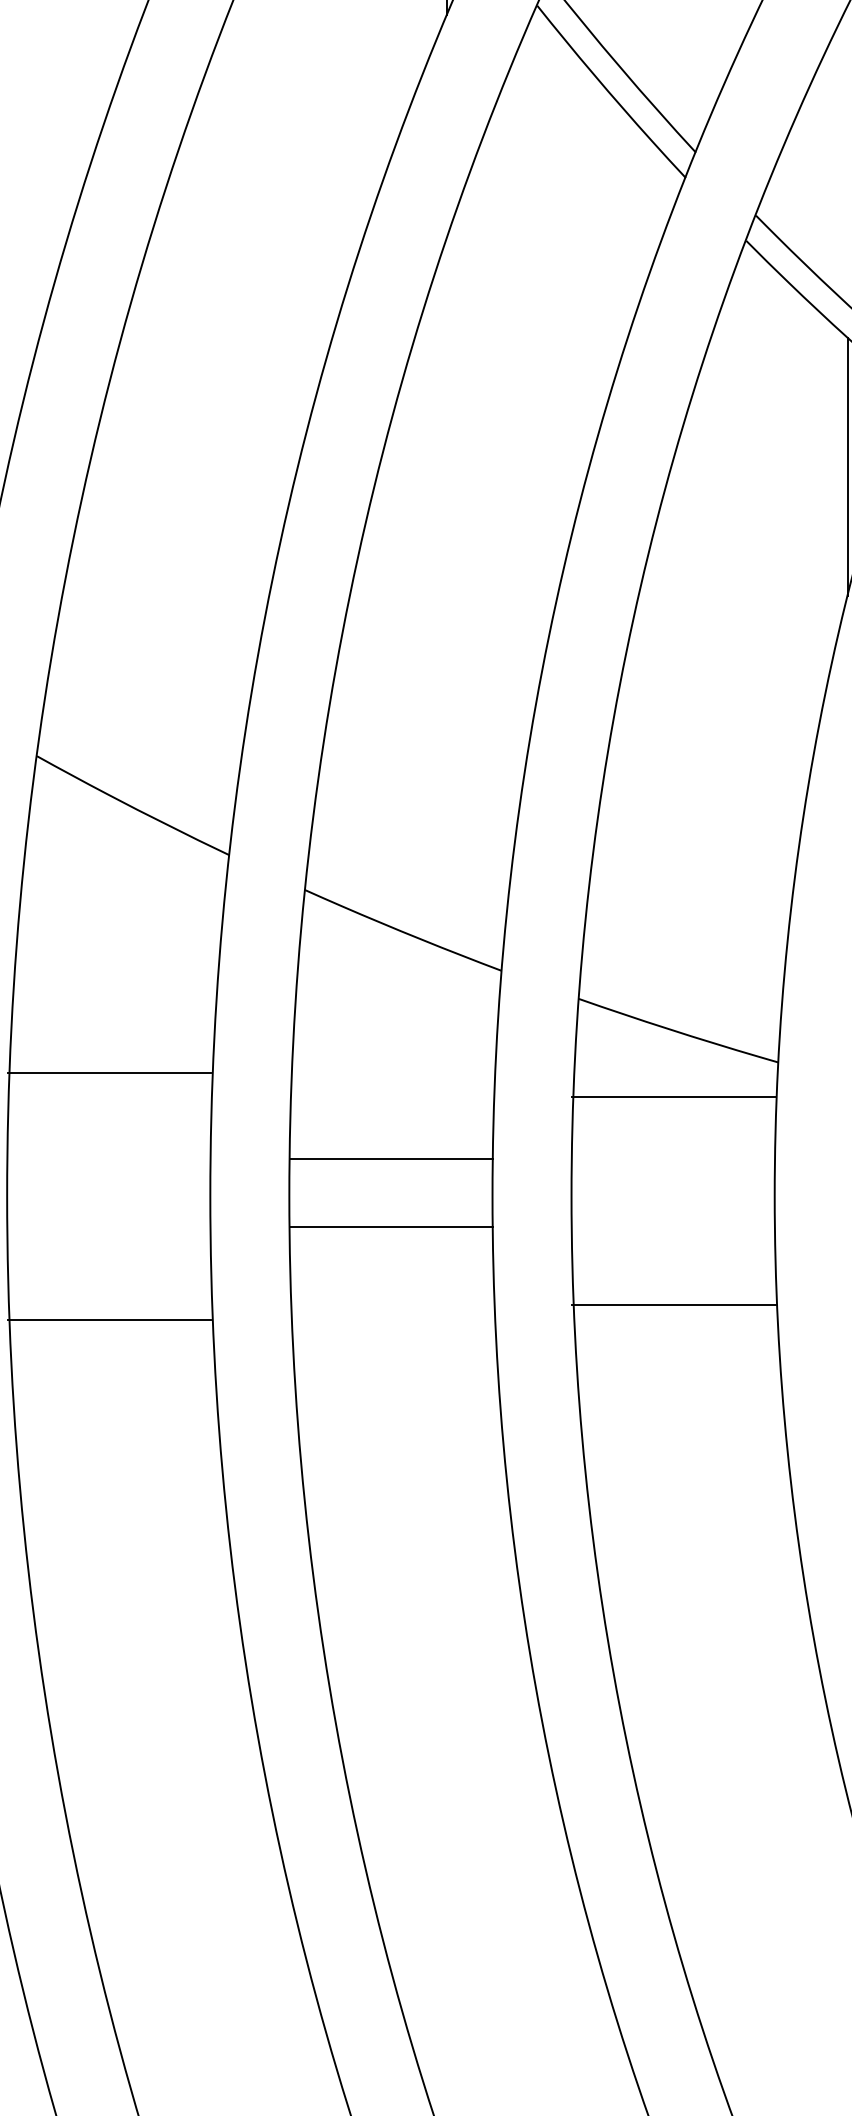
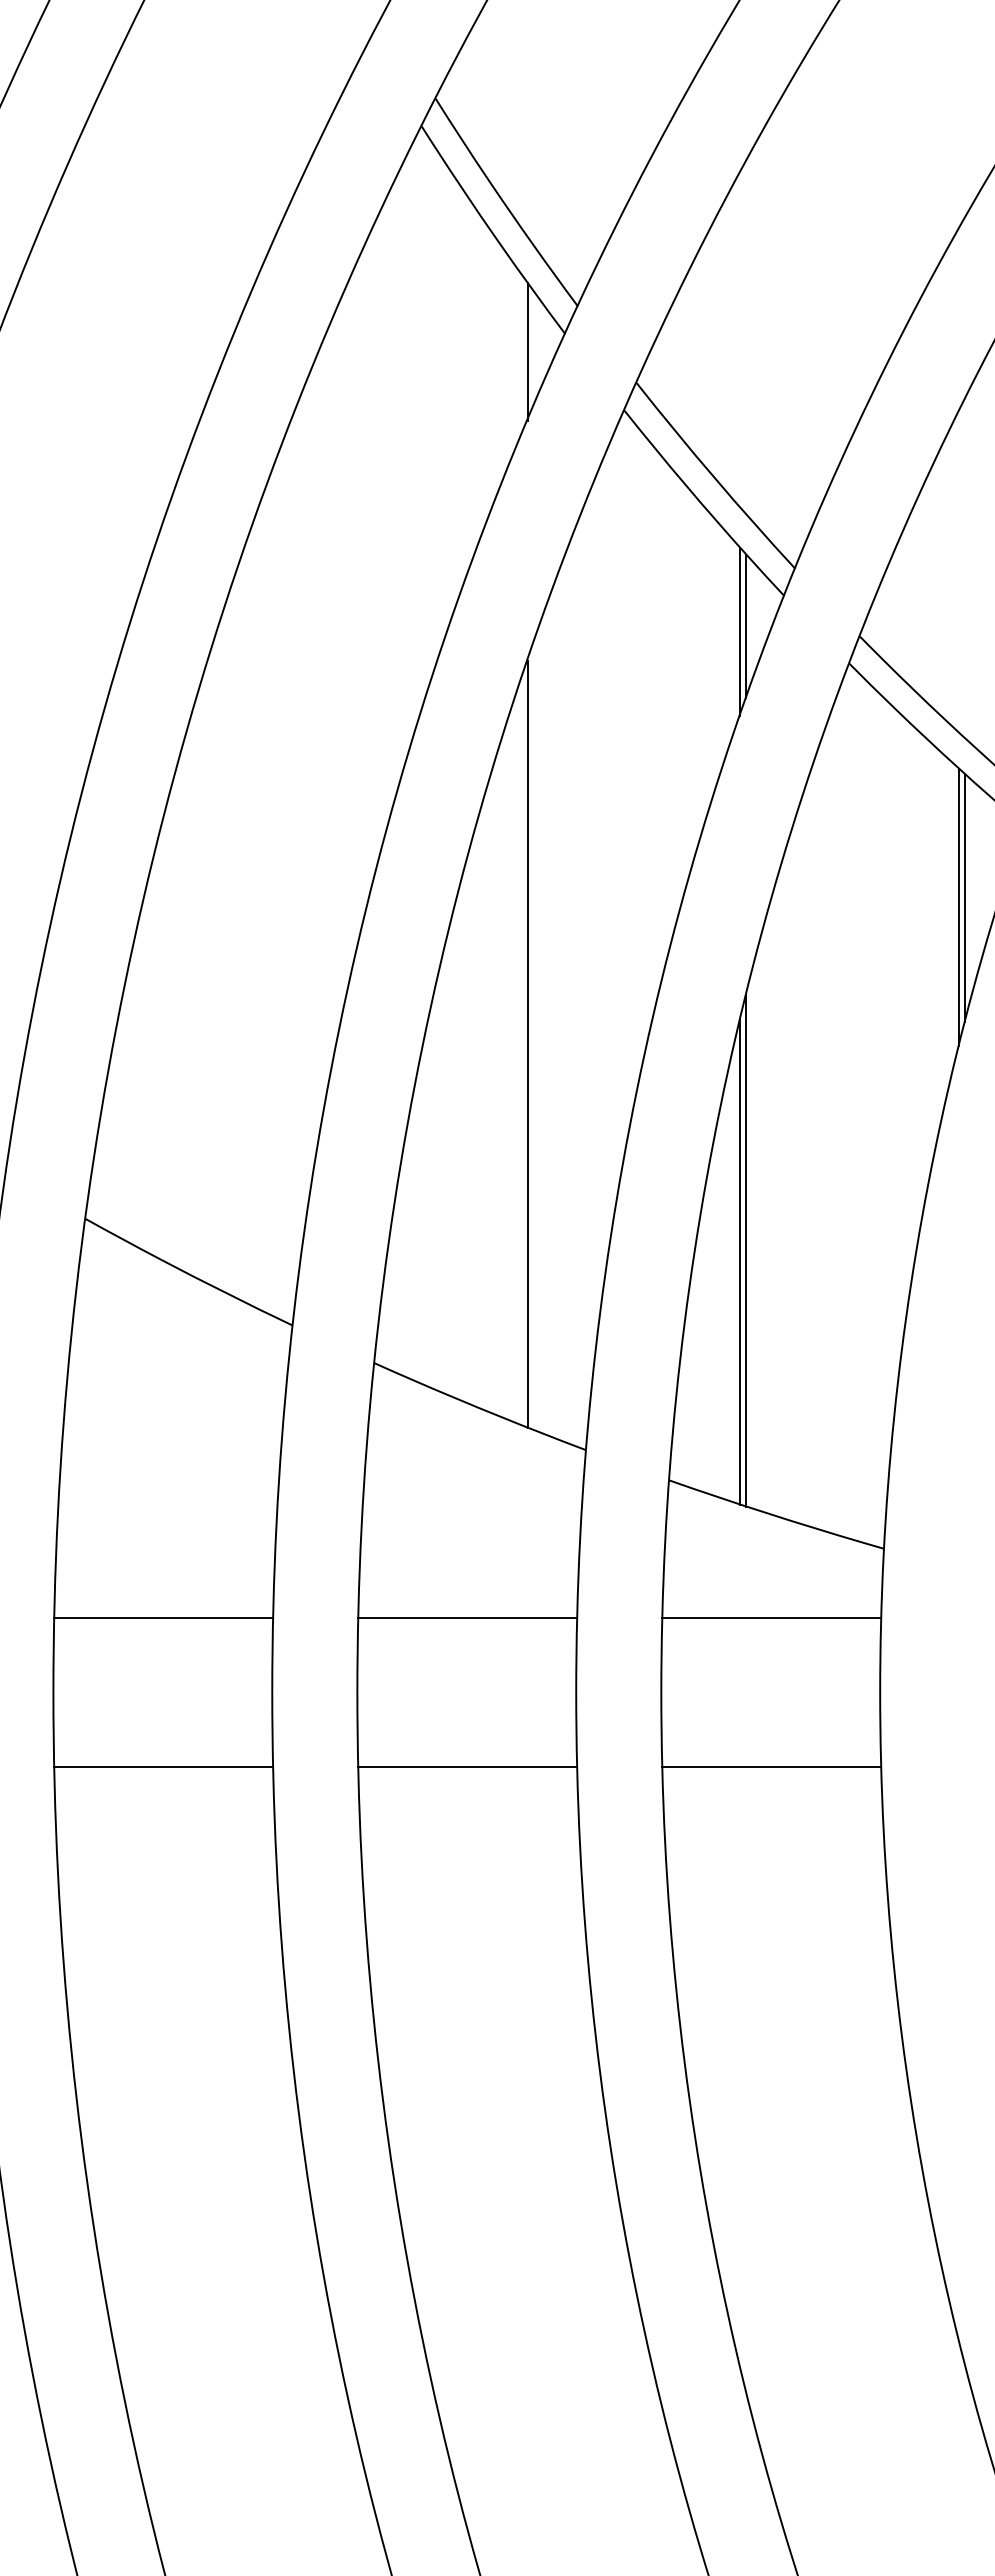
line: (650, 206) -> (746, 626), added
line: (645, 210) -> (740, 631), added
line: (447, 594) -> (527, 1044), added
line: (650, 785) -> (746, 1250), added
line: (645, 795) -> (740, 1261), added
line: (109, 1073) -> (163, 1618), moved
line: (673, 1097) -> (771, 1618), moved
line: (391, 1158) -> (467, 1618), moved
line: (391, 1227) -> (467, 1767), moved
line: (673, 1305) -> (771, 1767), moved
line: (109, 1320) -> (163, 1767), moved

